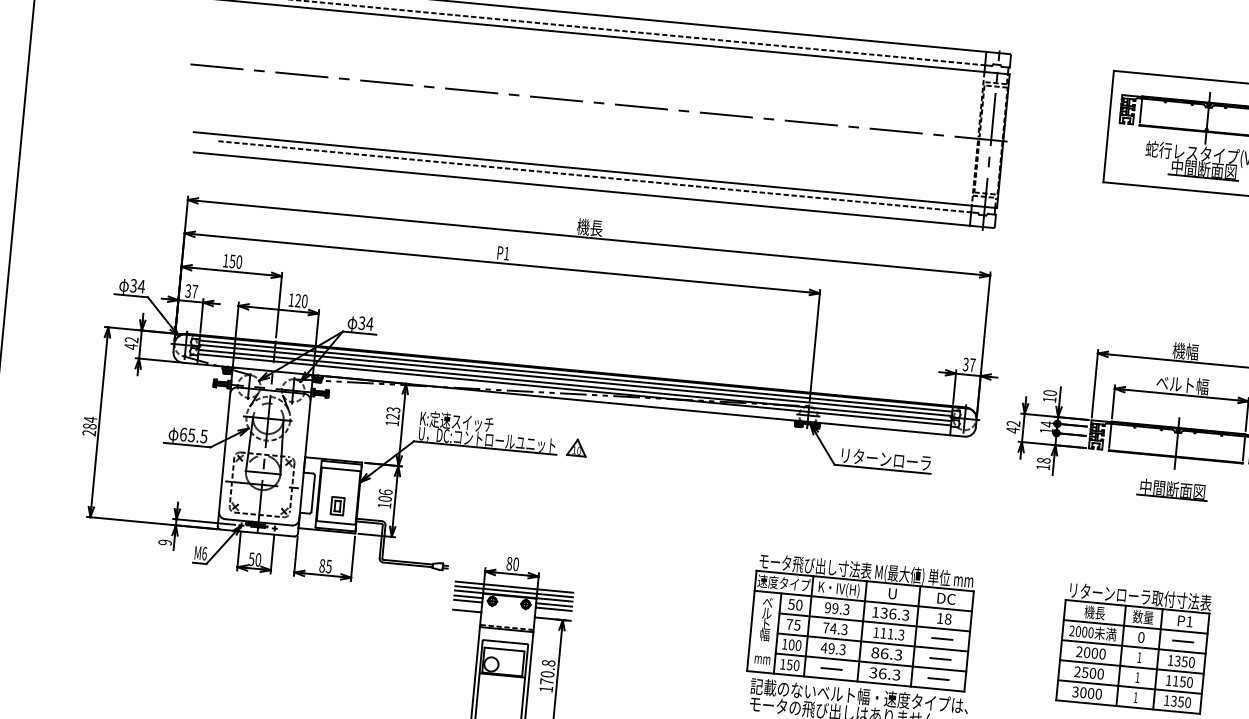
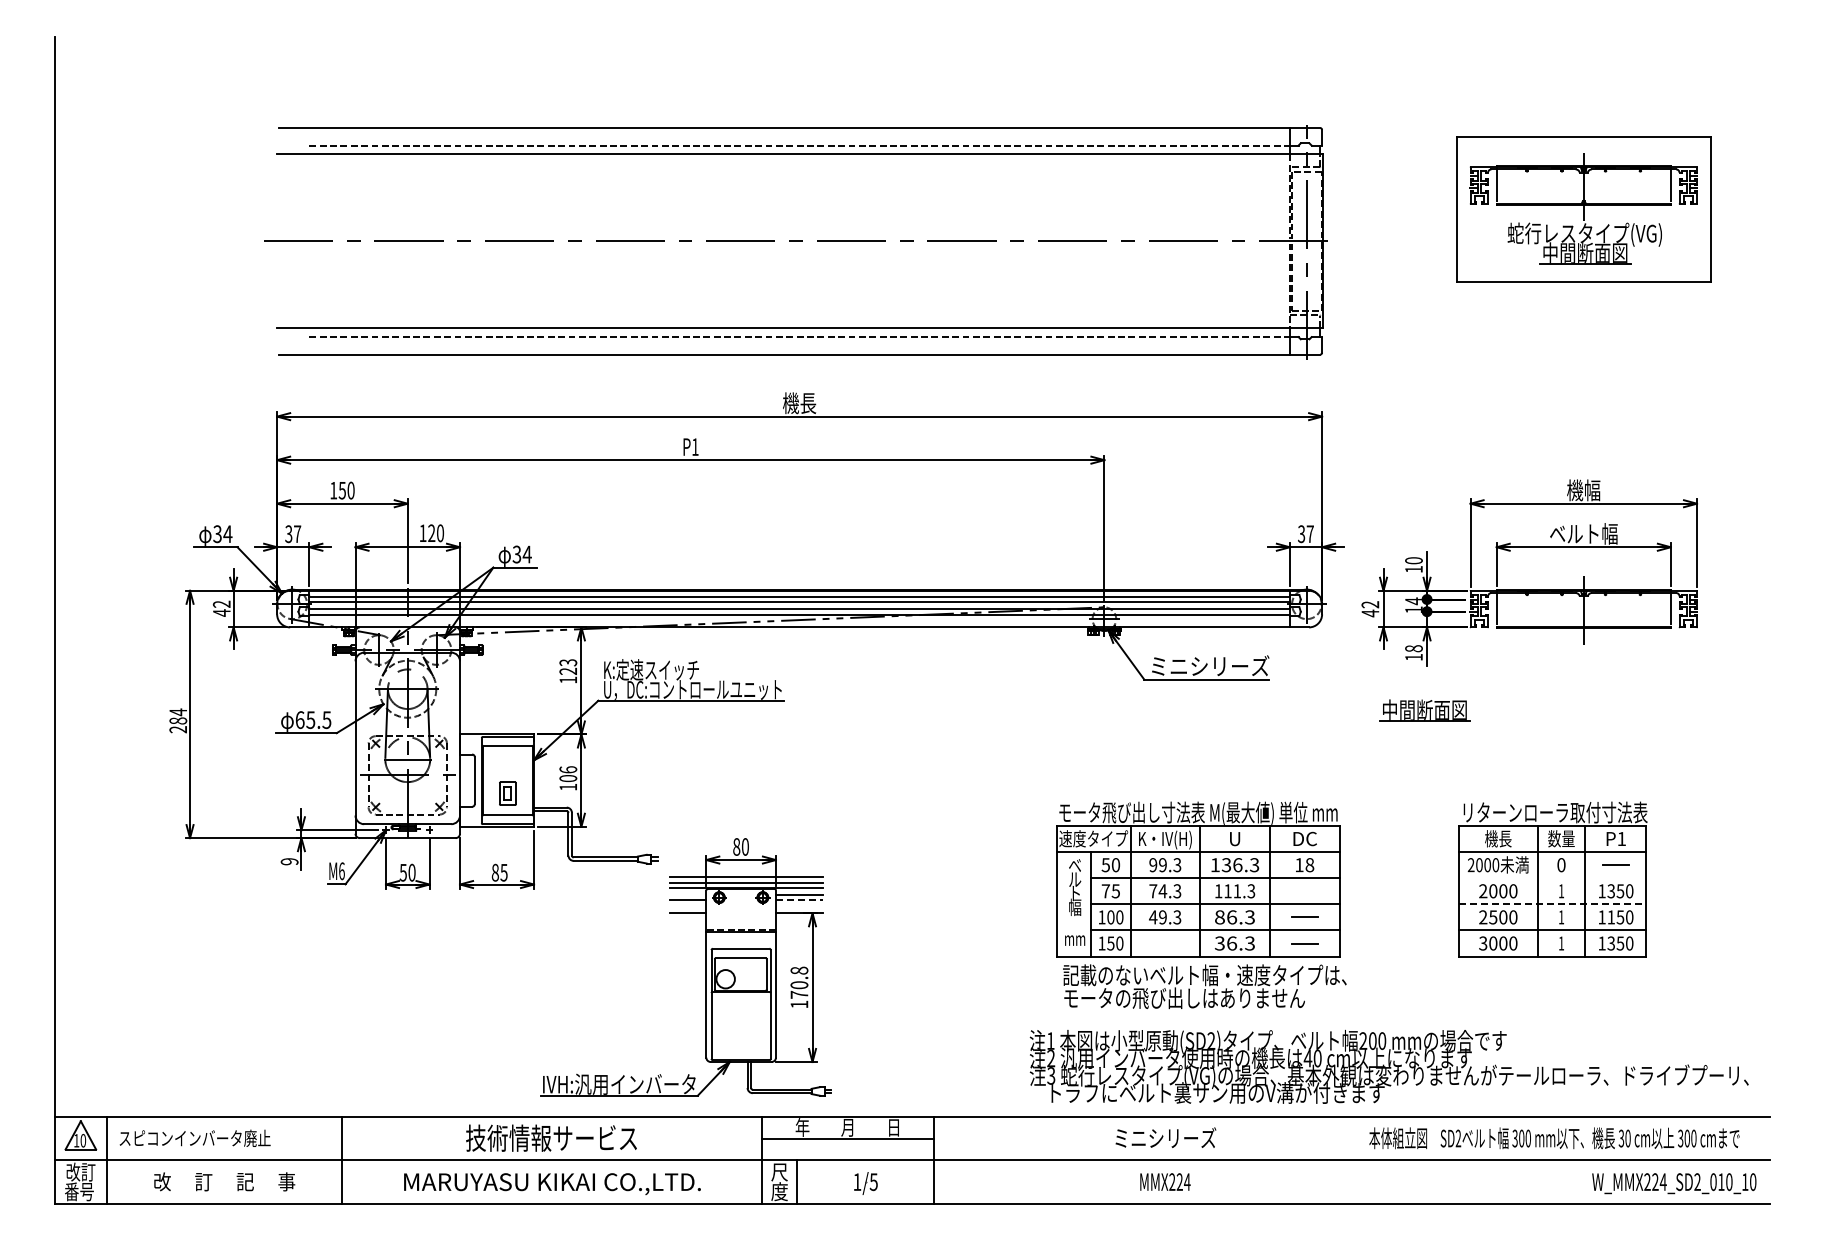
part: (576, 447) -> (809, 688), removed
text: (886, 458) -> (1210, 665), リターンローラ -> ミニシリーズ
part: (1172, 489) -> (1424, 710), moved
line: (468, 596) -> (687, 894), removed
line: (553, 609) -> (799, 900), solid -> dashed
line: (942, 639) -> (1304, 891), removed
line: (1133, 647) -> (1552, 878), removed
line: (1131, 667) -> (1552, 904), solid -> dashed
line: (831, 668) -> (1165, 943), removed

